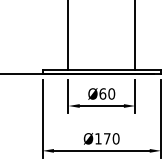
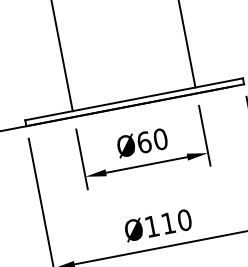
text: (107, 138) -> (168, 222), Ø170 -> Ø110

